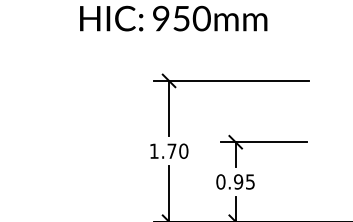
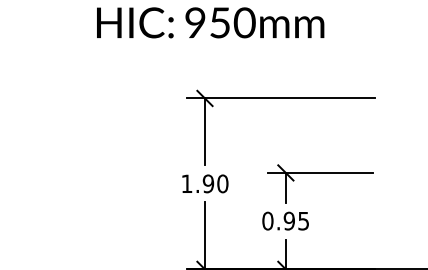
text: (171, 150) -> (208, 183), 1.70 -> 1.90

